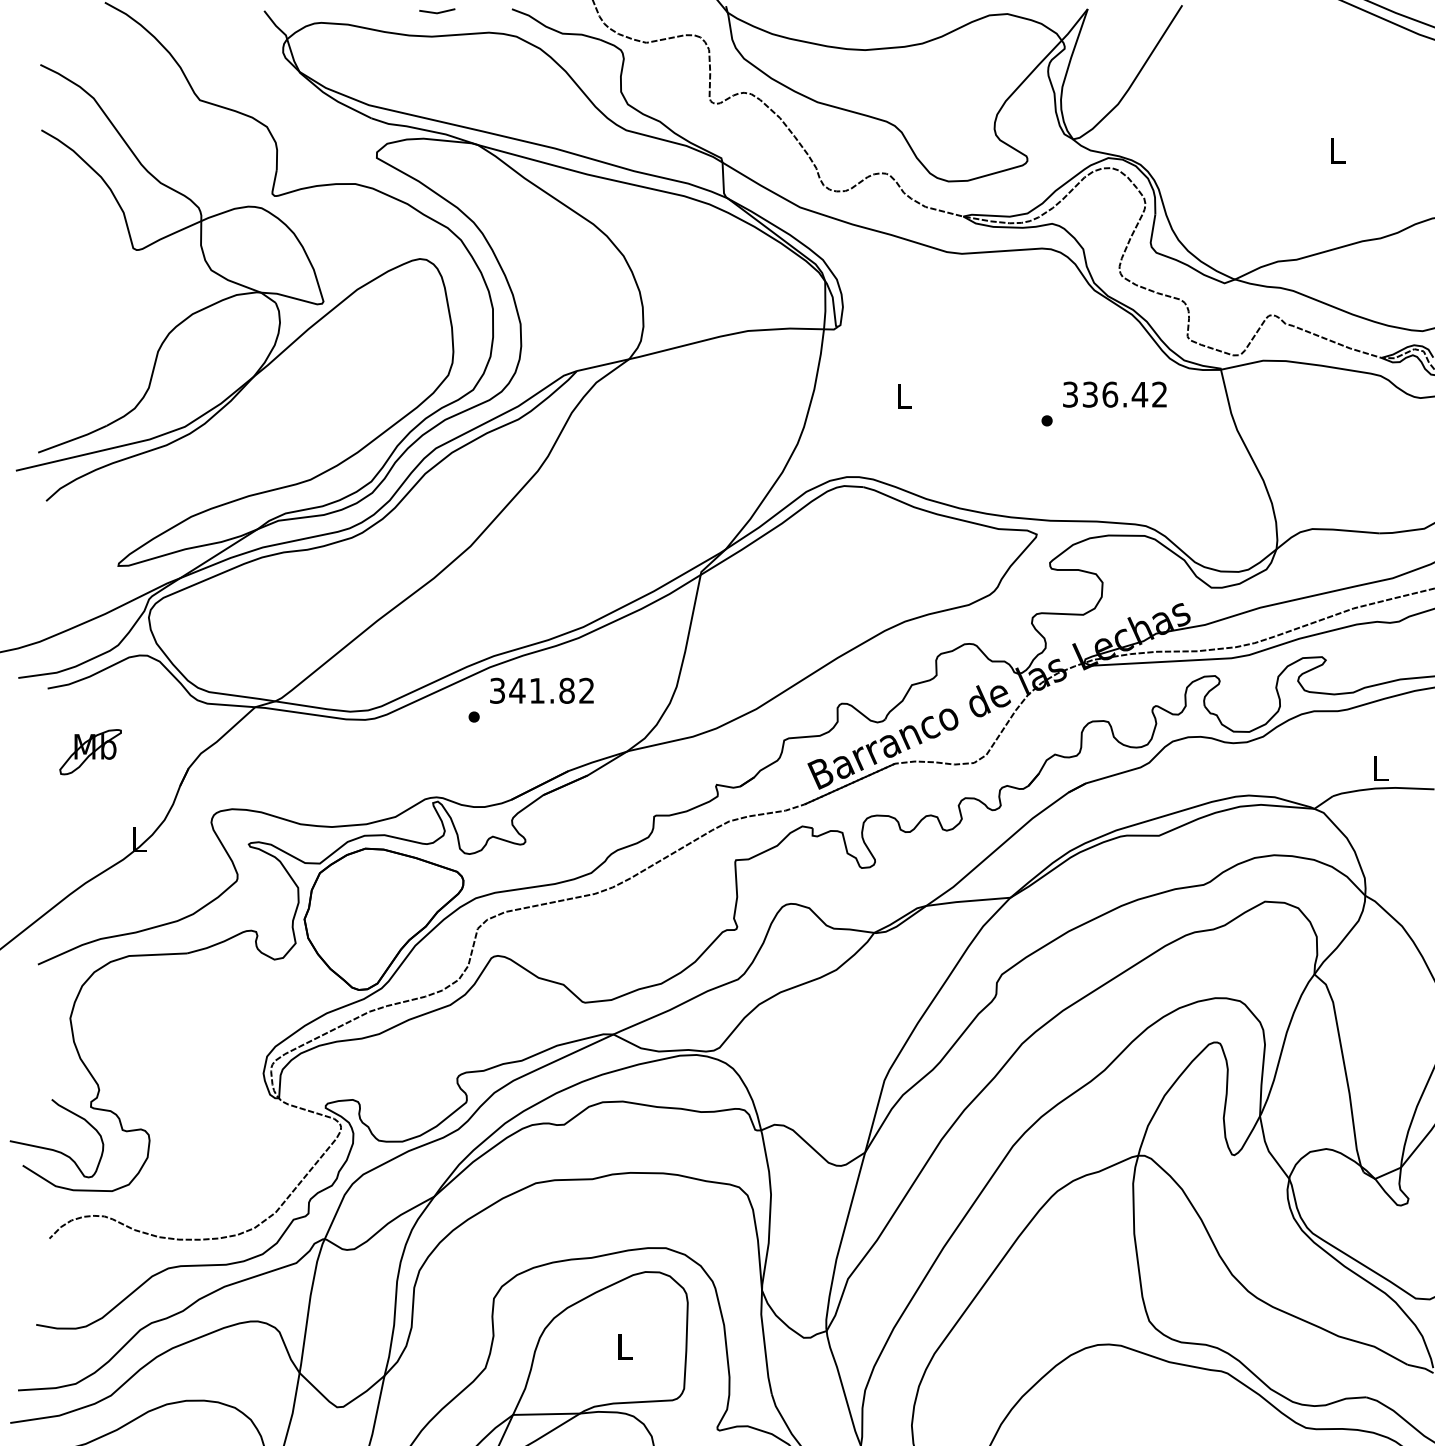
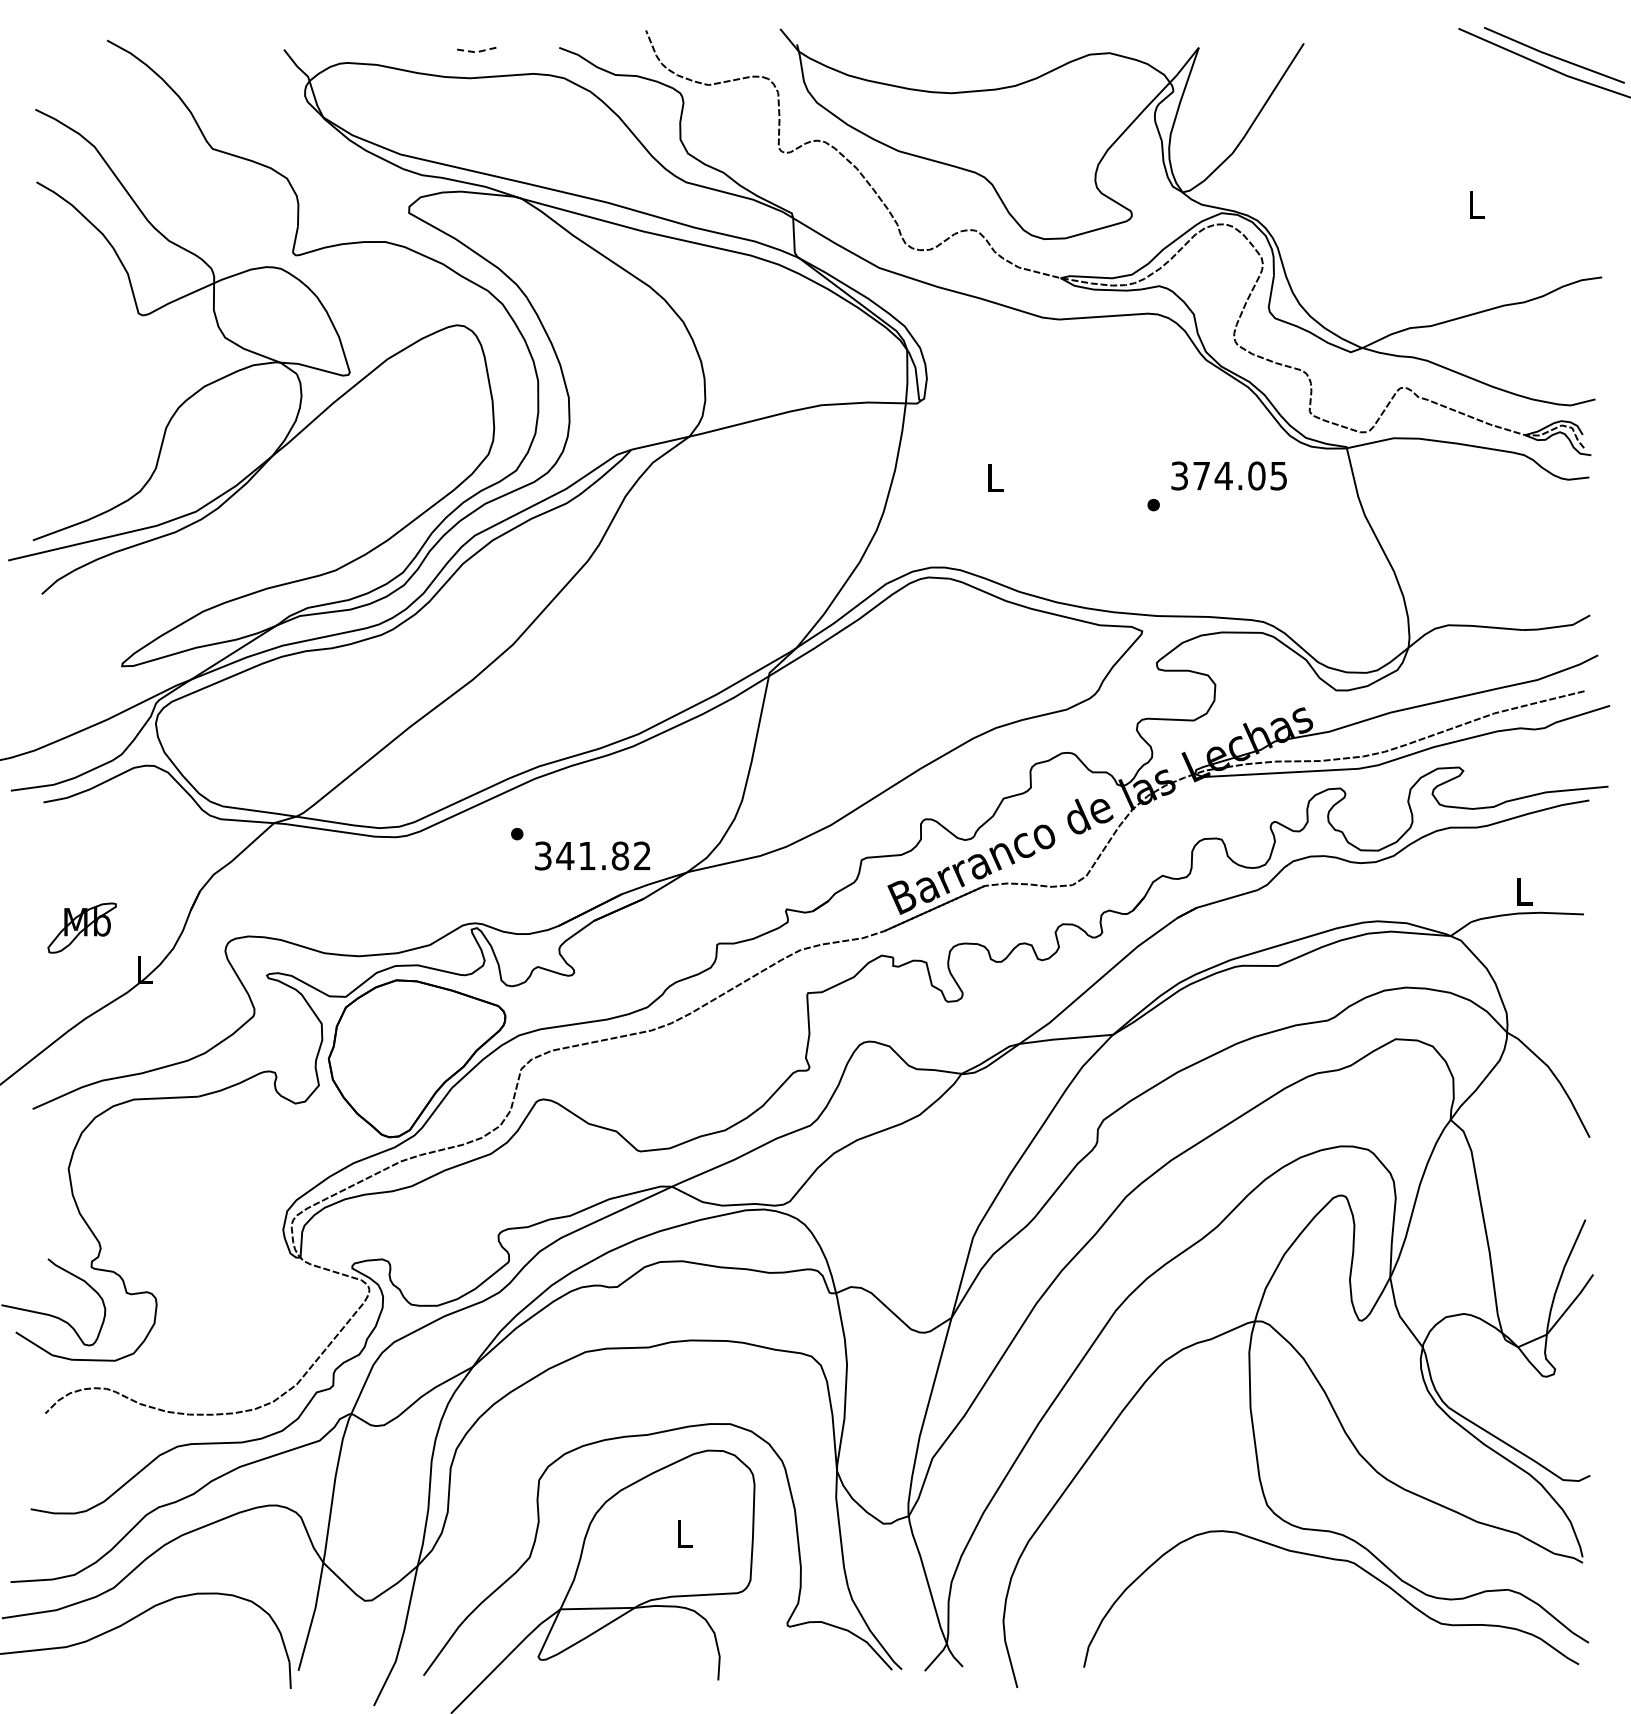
line: (437, 13) -> (476, 52), solid -> dashed
text: (1124, 394) -> (1239, 475), 336.42 -> 374.05
text: (541, 690) -> (592, 855), moved
part: (90, 751) -> (81, 927), moved

